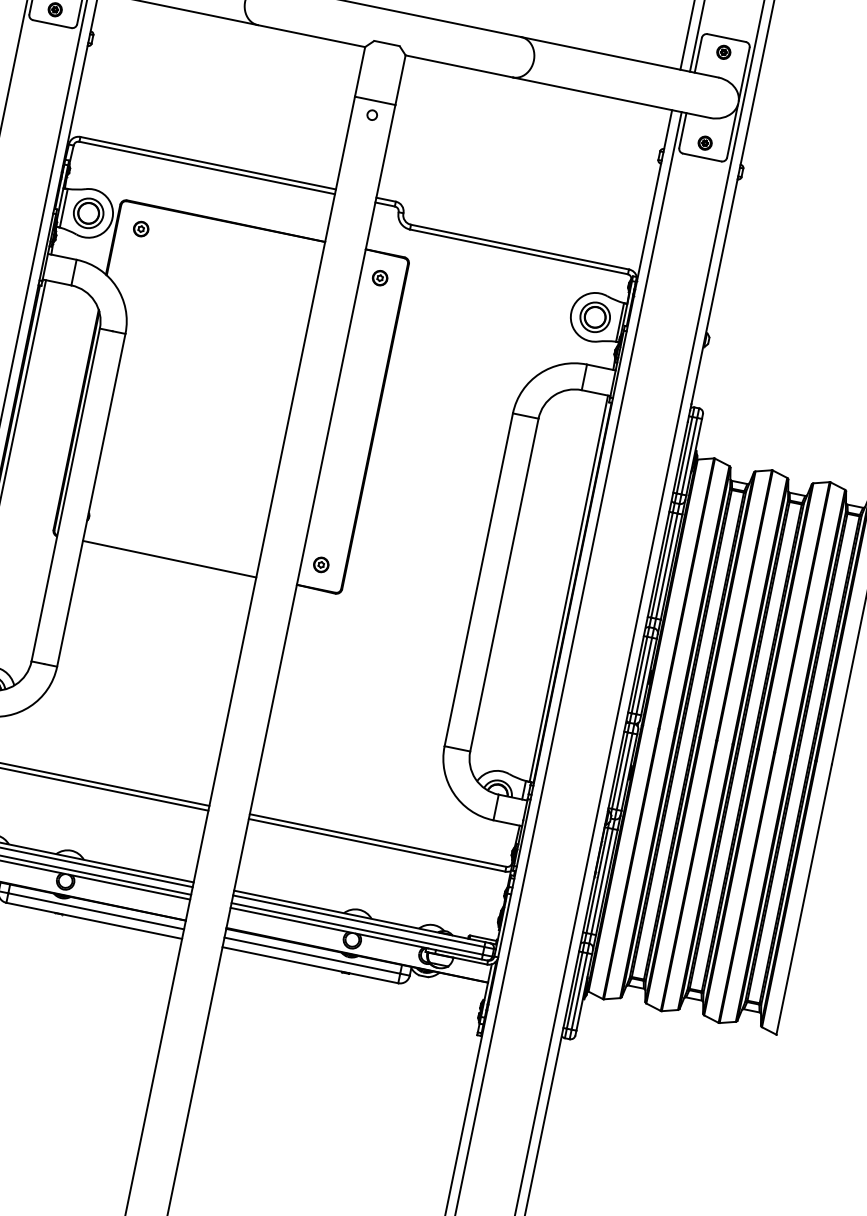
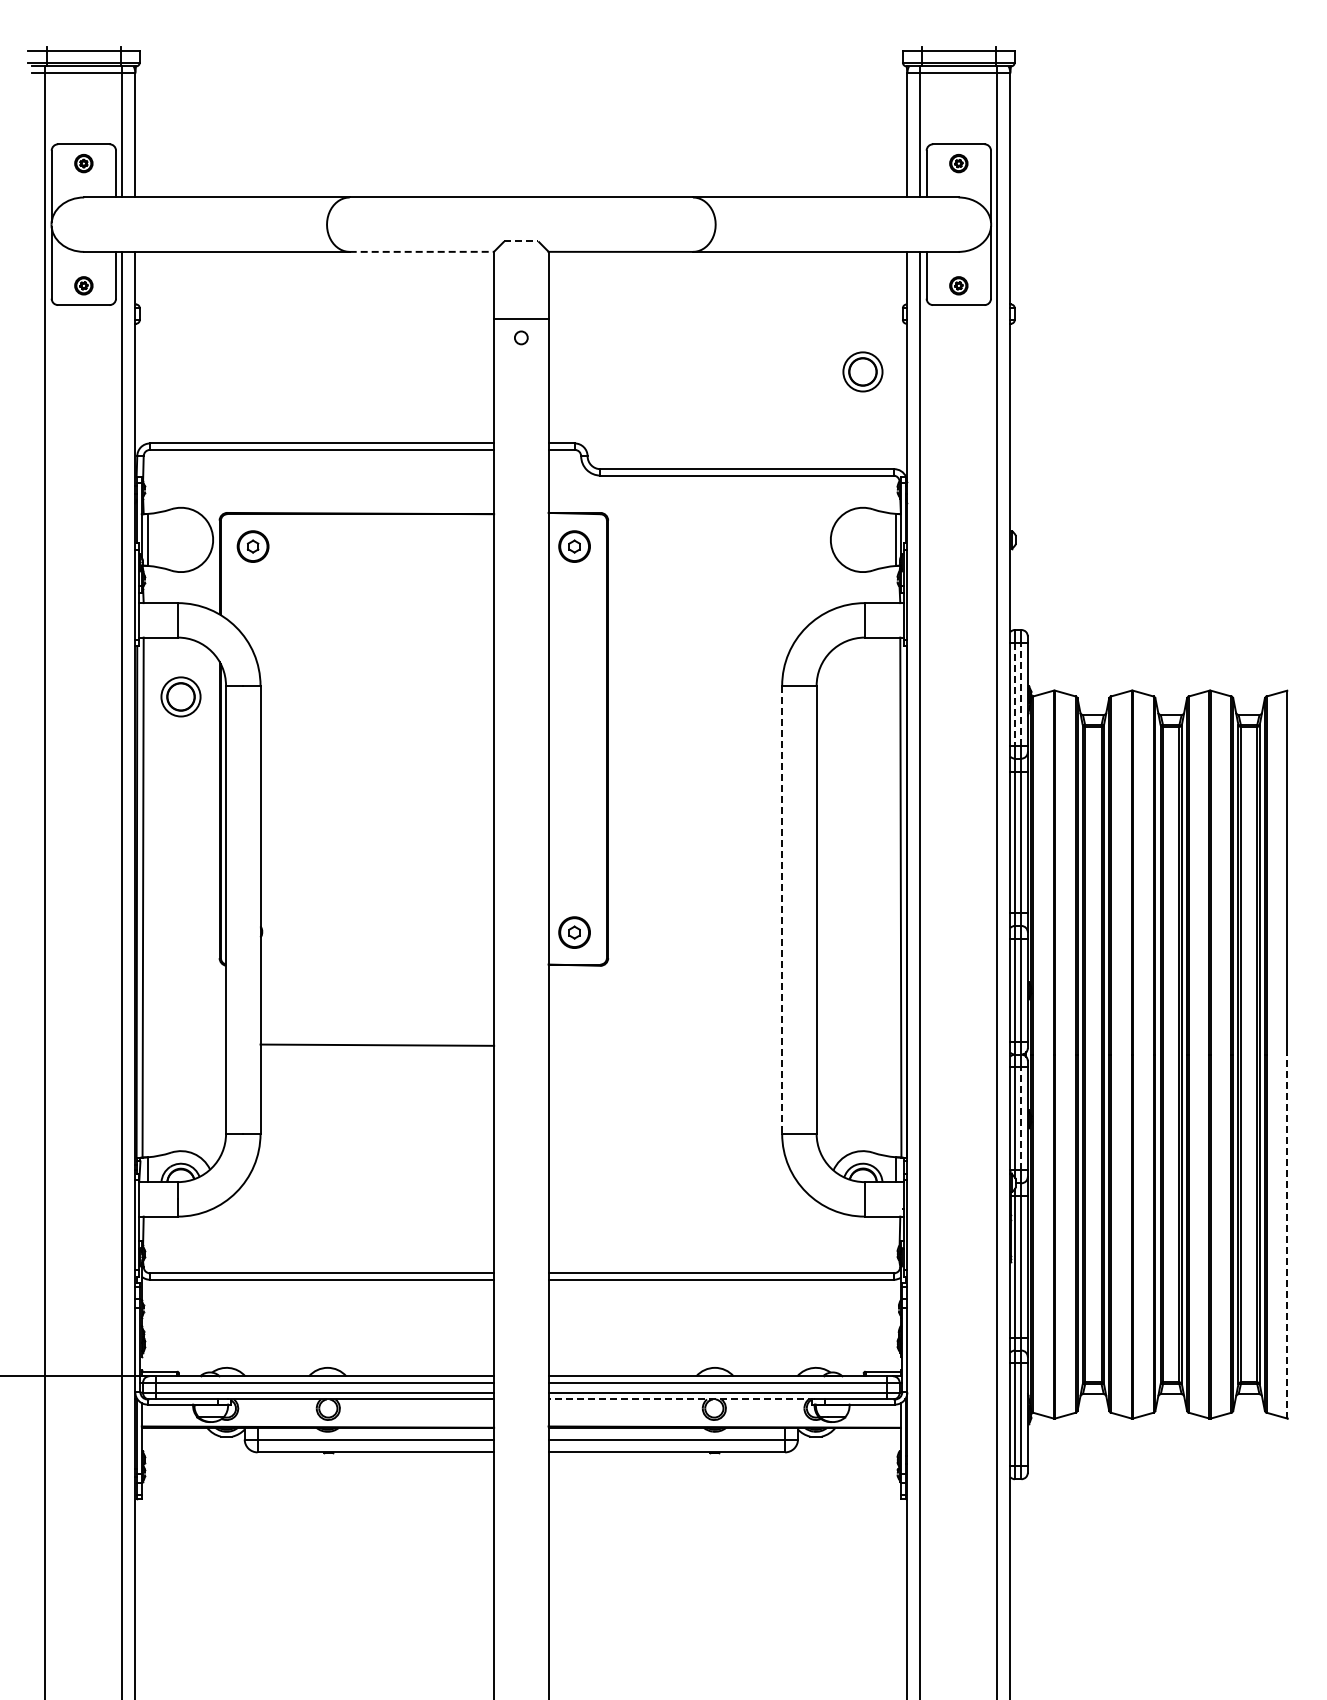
line: (312, 35) -> (422, 251), solid -> dashed
line: (387, 43) -> (521, 241), solid -> dashed
part: (88, 212) -> (180, 696), moved
part: (140, 228) -> (252, 545), size x1.6
part: (380, 277) -> (574, 545), size x1.6
part: (594, 316) -> (862, 371), moved
line: (684, 455) -> (1014, 694), solid -> dashed
line: (689, 455) -> (1021, 693), solid -> dashed
line: (169, 558) -> (377, 1044), moved
part: (321, 564) -> (574, 931), size x1.6
line: (478, 580) -> (782, 910), solid -> dashed
line: (624, 771) -> (1021, 1118), solid -> dashed
line: (804, 899) -> (1287, 1236), solid -> dashed
line: (329, 928) -> (681, 1399), solid -> dashed

